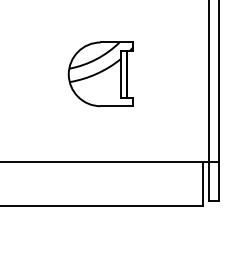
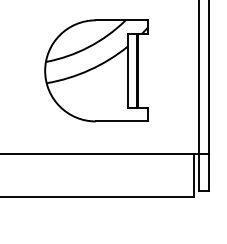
part: (101, 73) -> (96, 70), size x1.67

